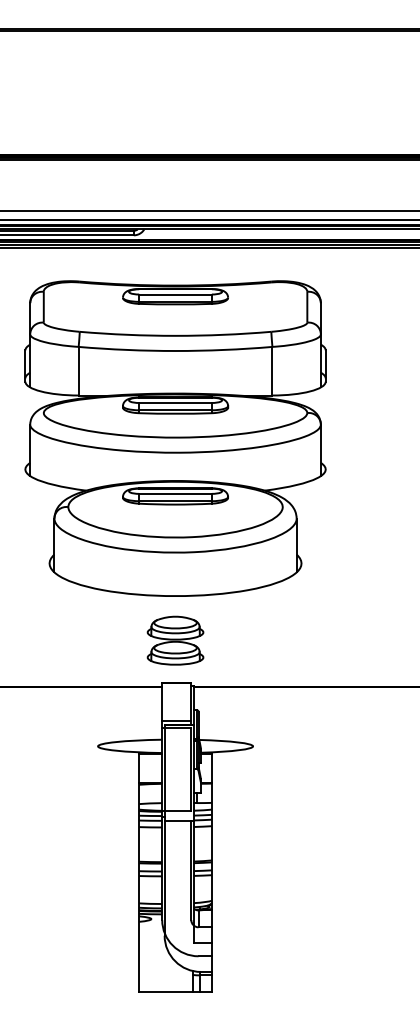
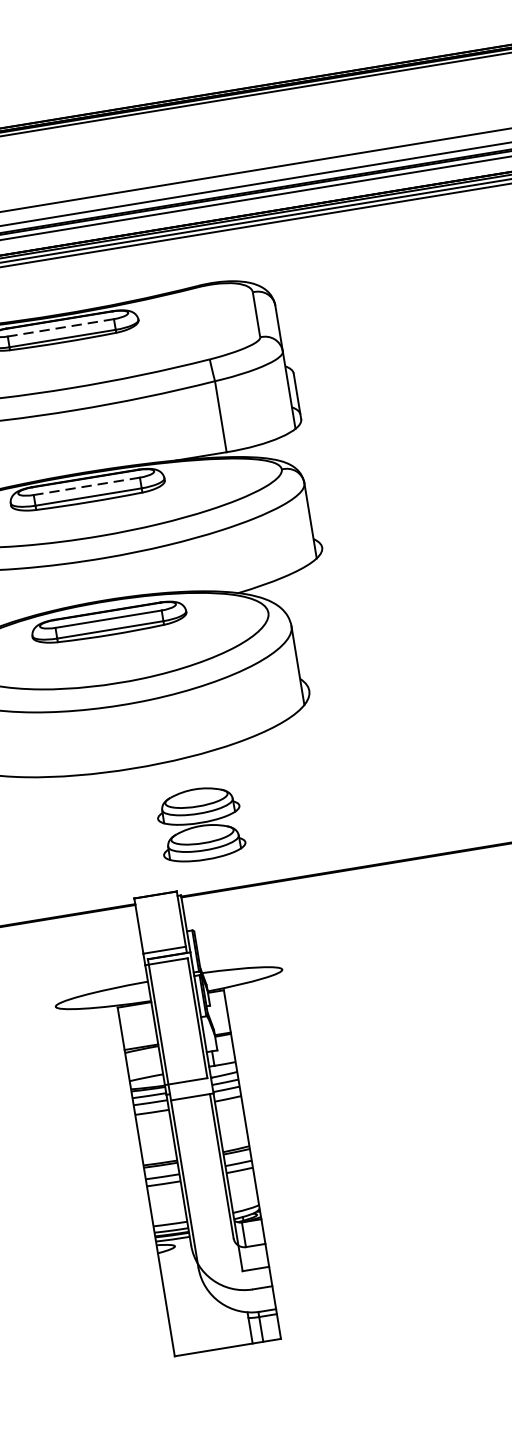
line: (175, 294) -> (60, 327), solid -> dashed
line: (175, 402) -> (86, 485), solid -> dashed
part: (175, 640) -> (200, 824), moved

